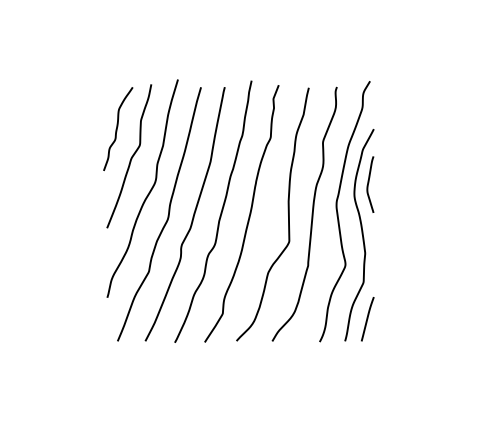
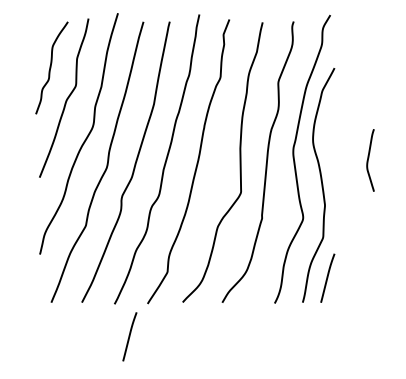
curve: (369, 183) -> (369, 159), moved
line: (188, 372) -> (129, 337), added

